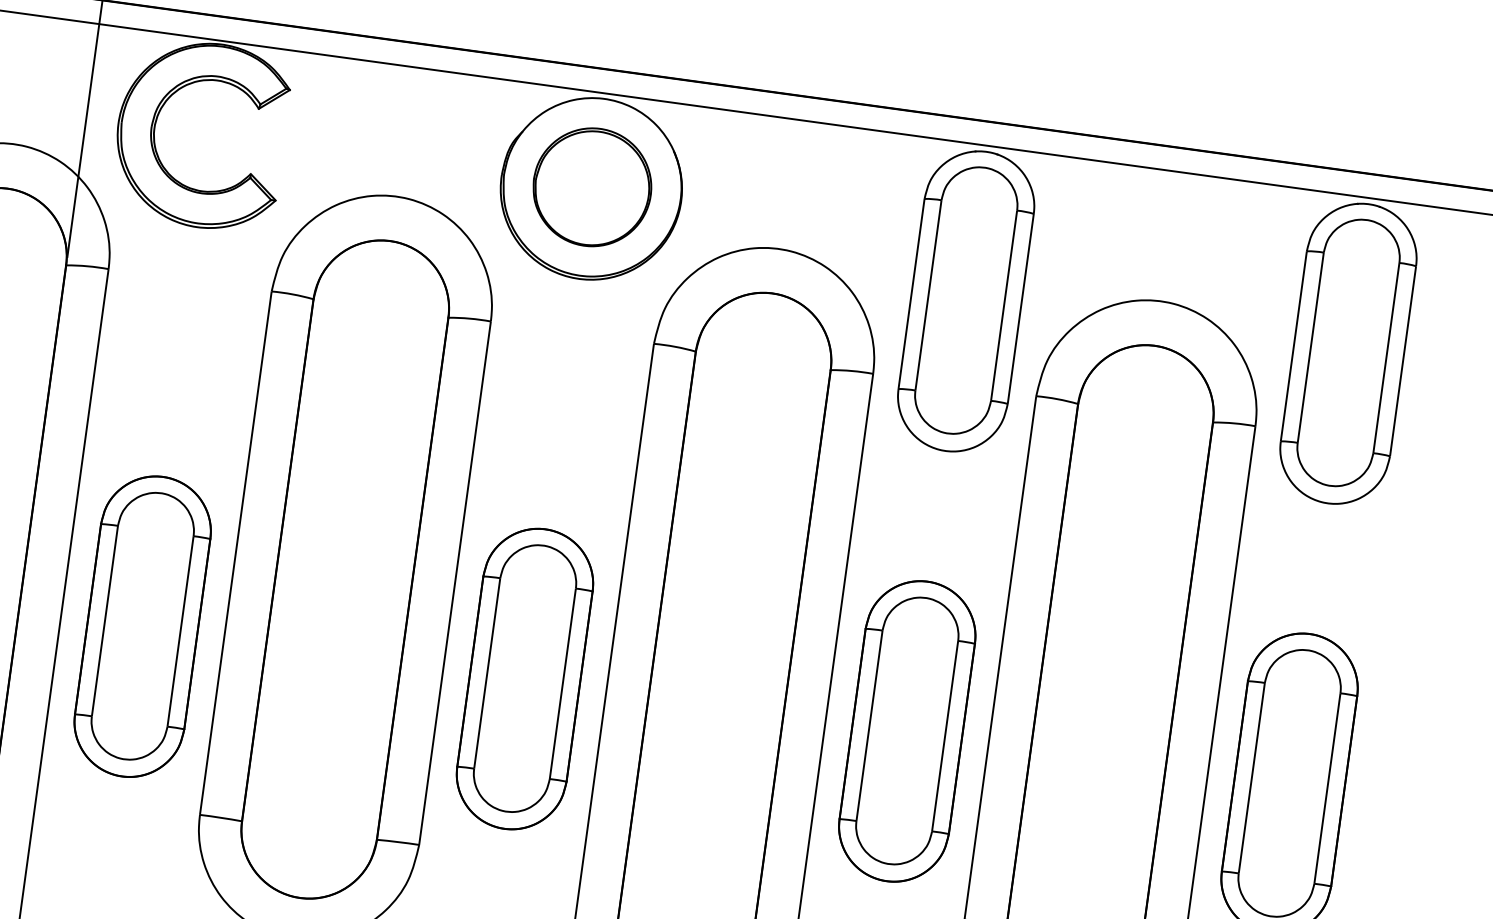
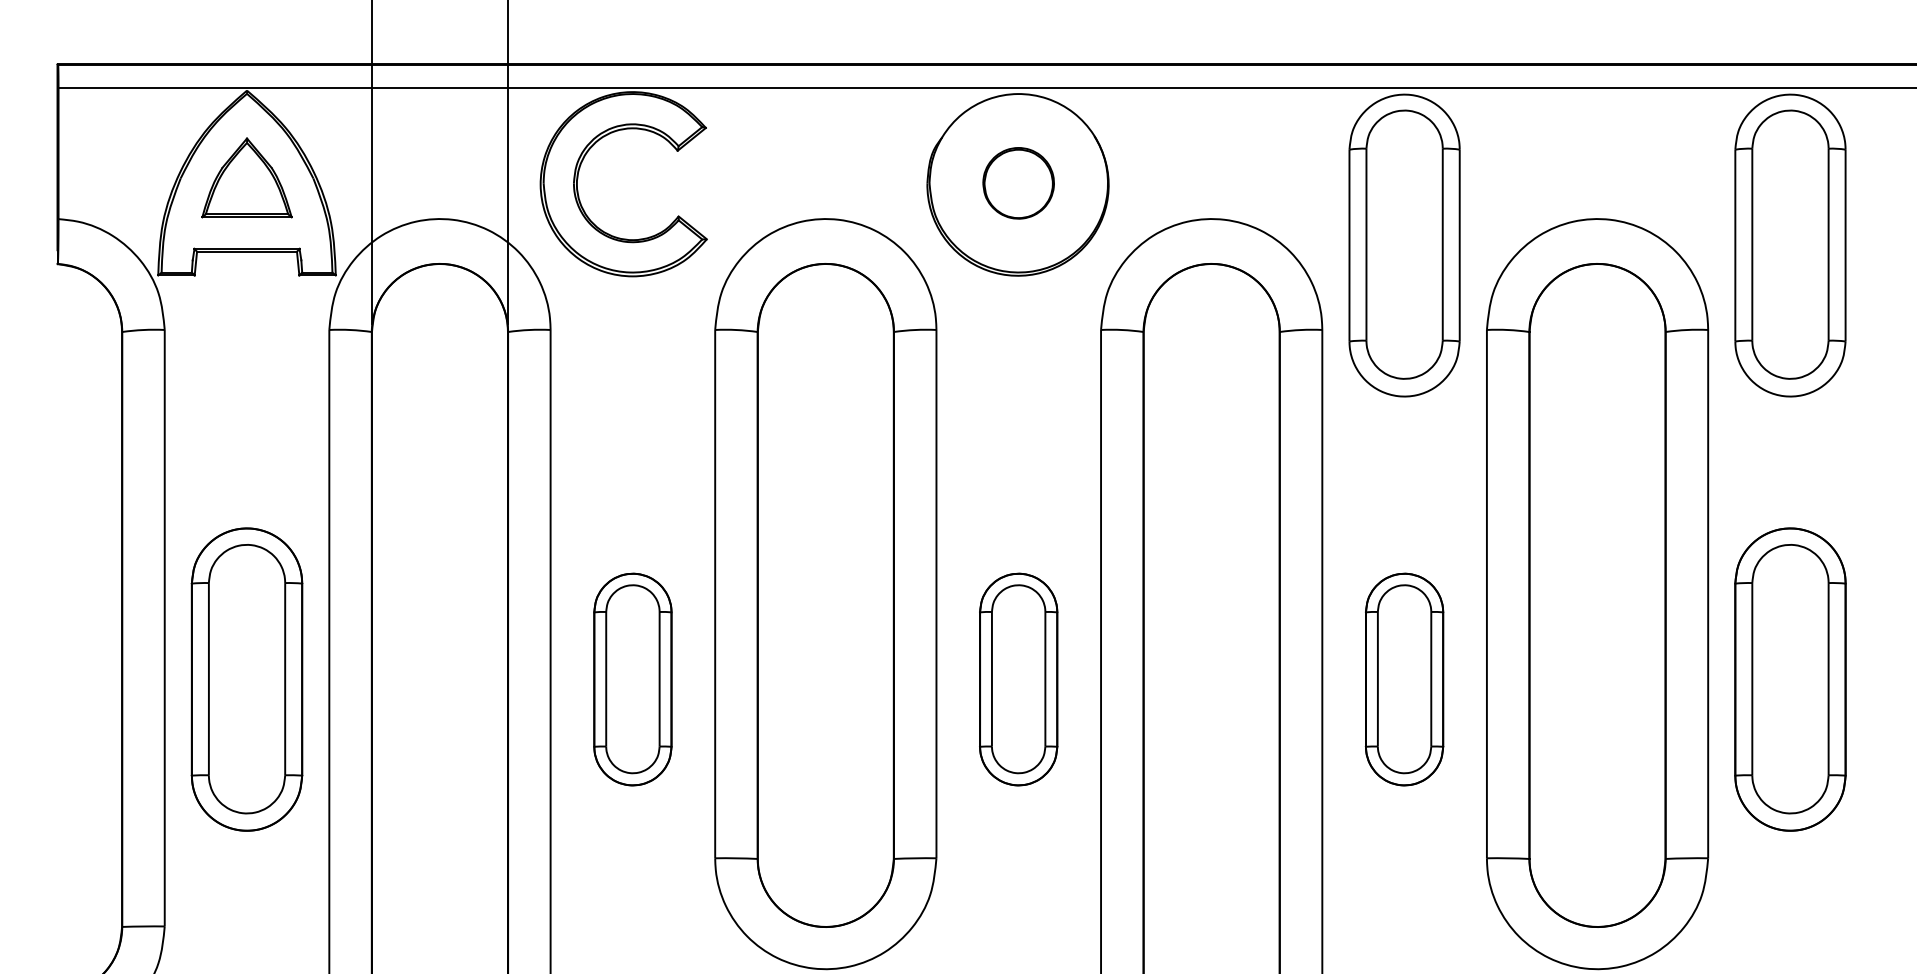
part: (592, 187) -> (1018, 183), size x0.6
part: (142, 626) -> (632, 679), size x0.7
part: (524, 678) -> (1018, 679), size x0.7
part: (907, 731) -> (1404, 679), size x0.7

